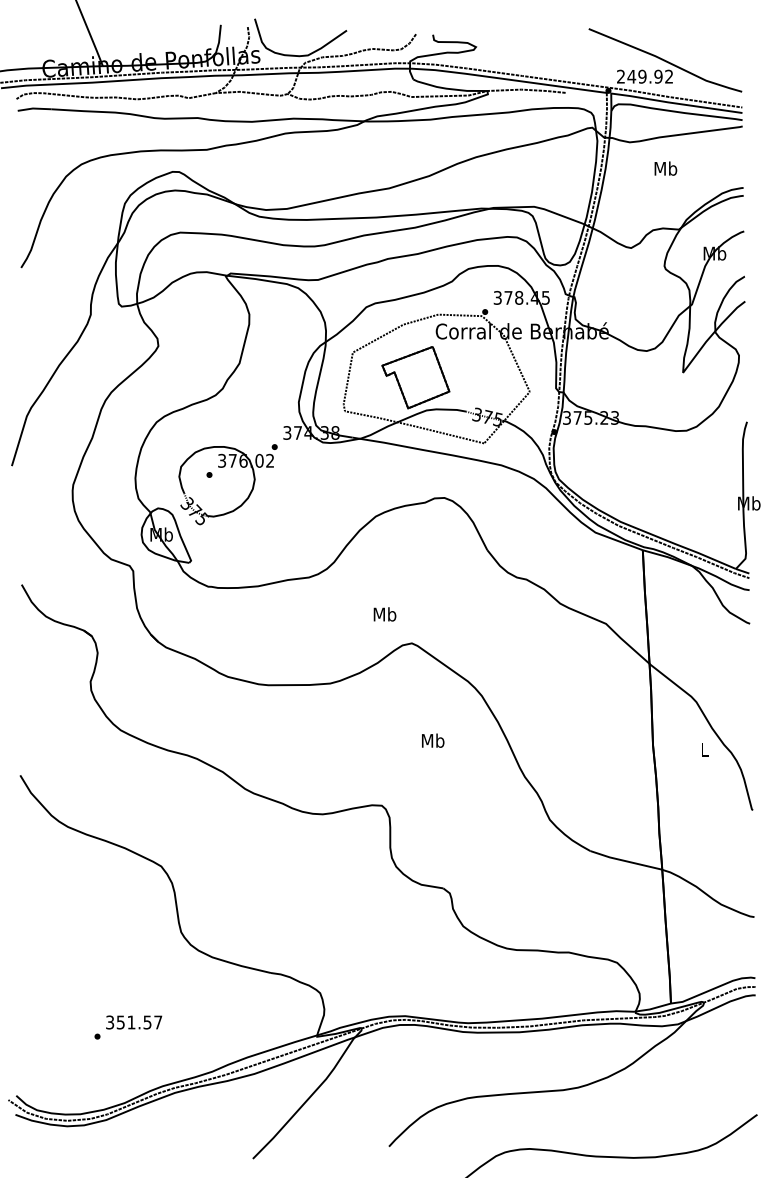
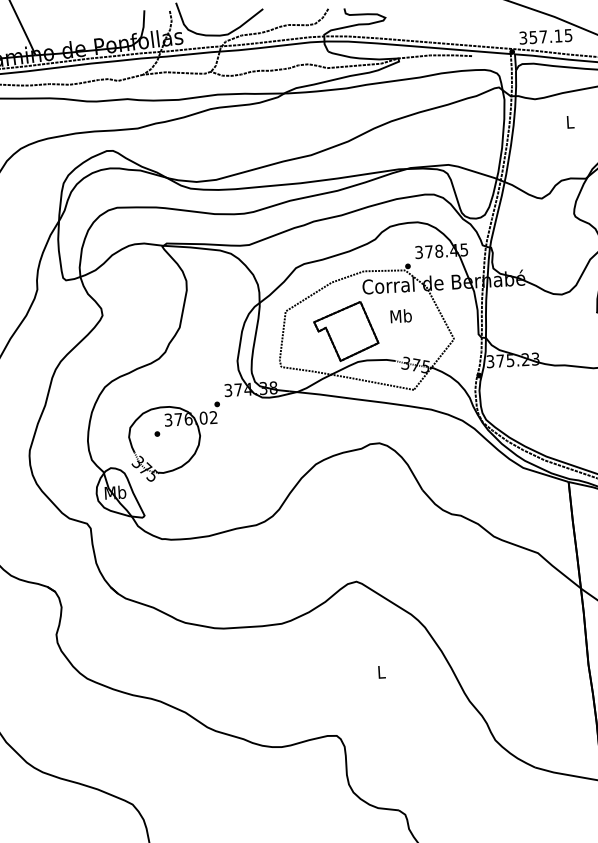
text: (645, 76) -> (546, 36), 249.92 -> 357.15
text: (665, 168) -> (569, 121), Mb -> L
text: (384, 614) -> (400, 316), moved
text: (433, 740) -> (381, 671), Mb -> L

